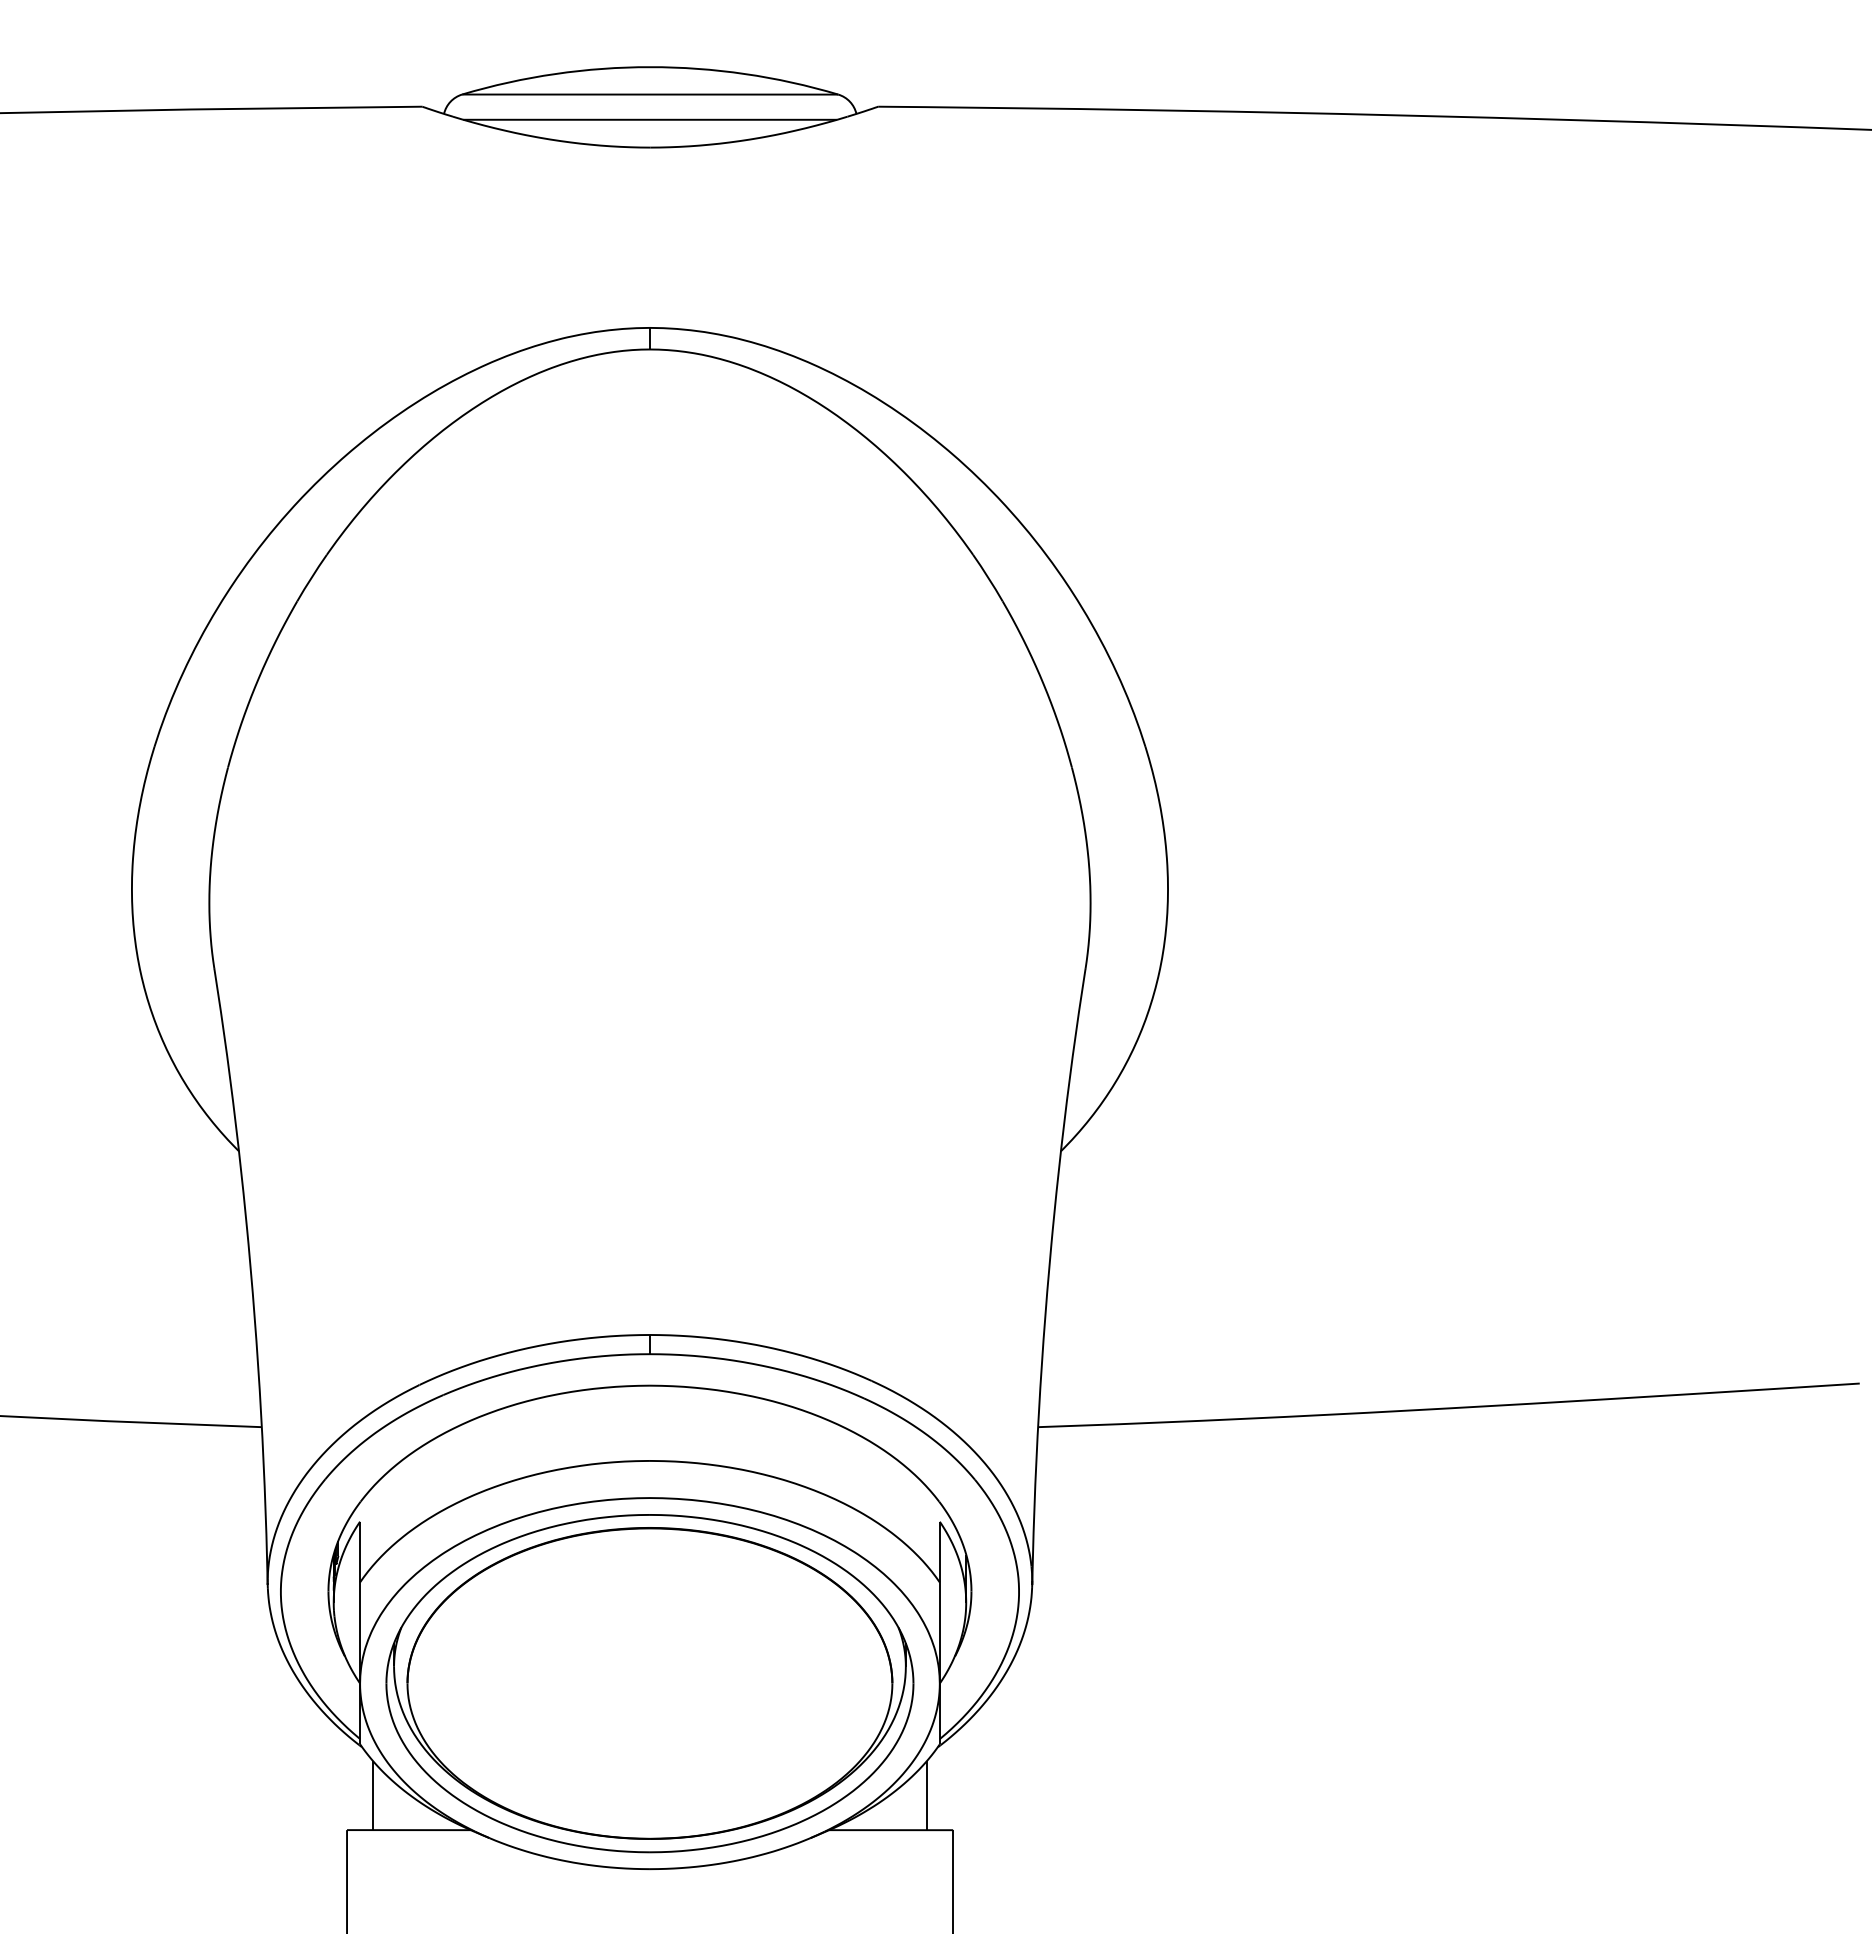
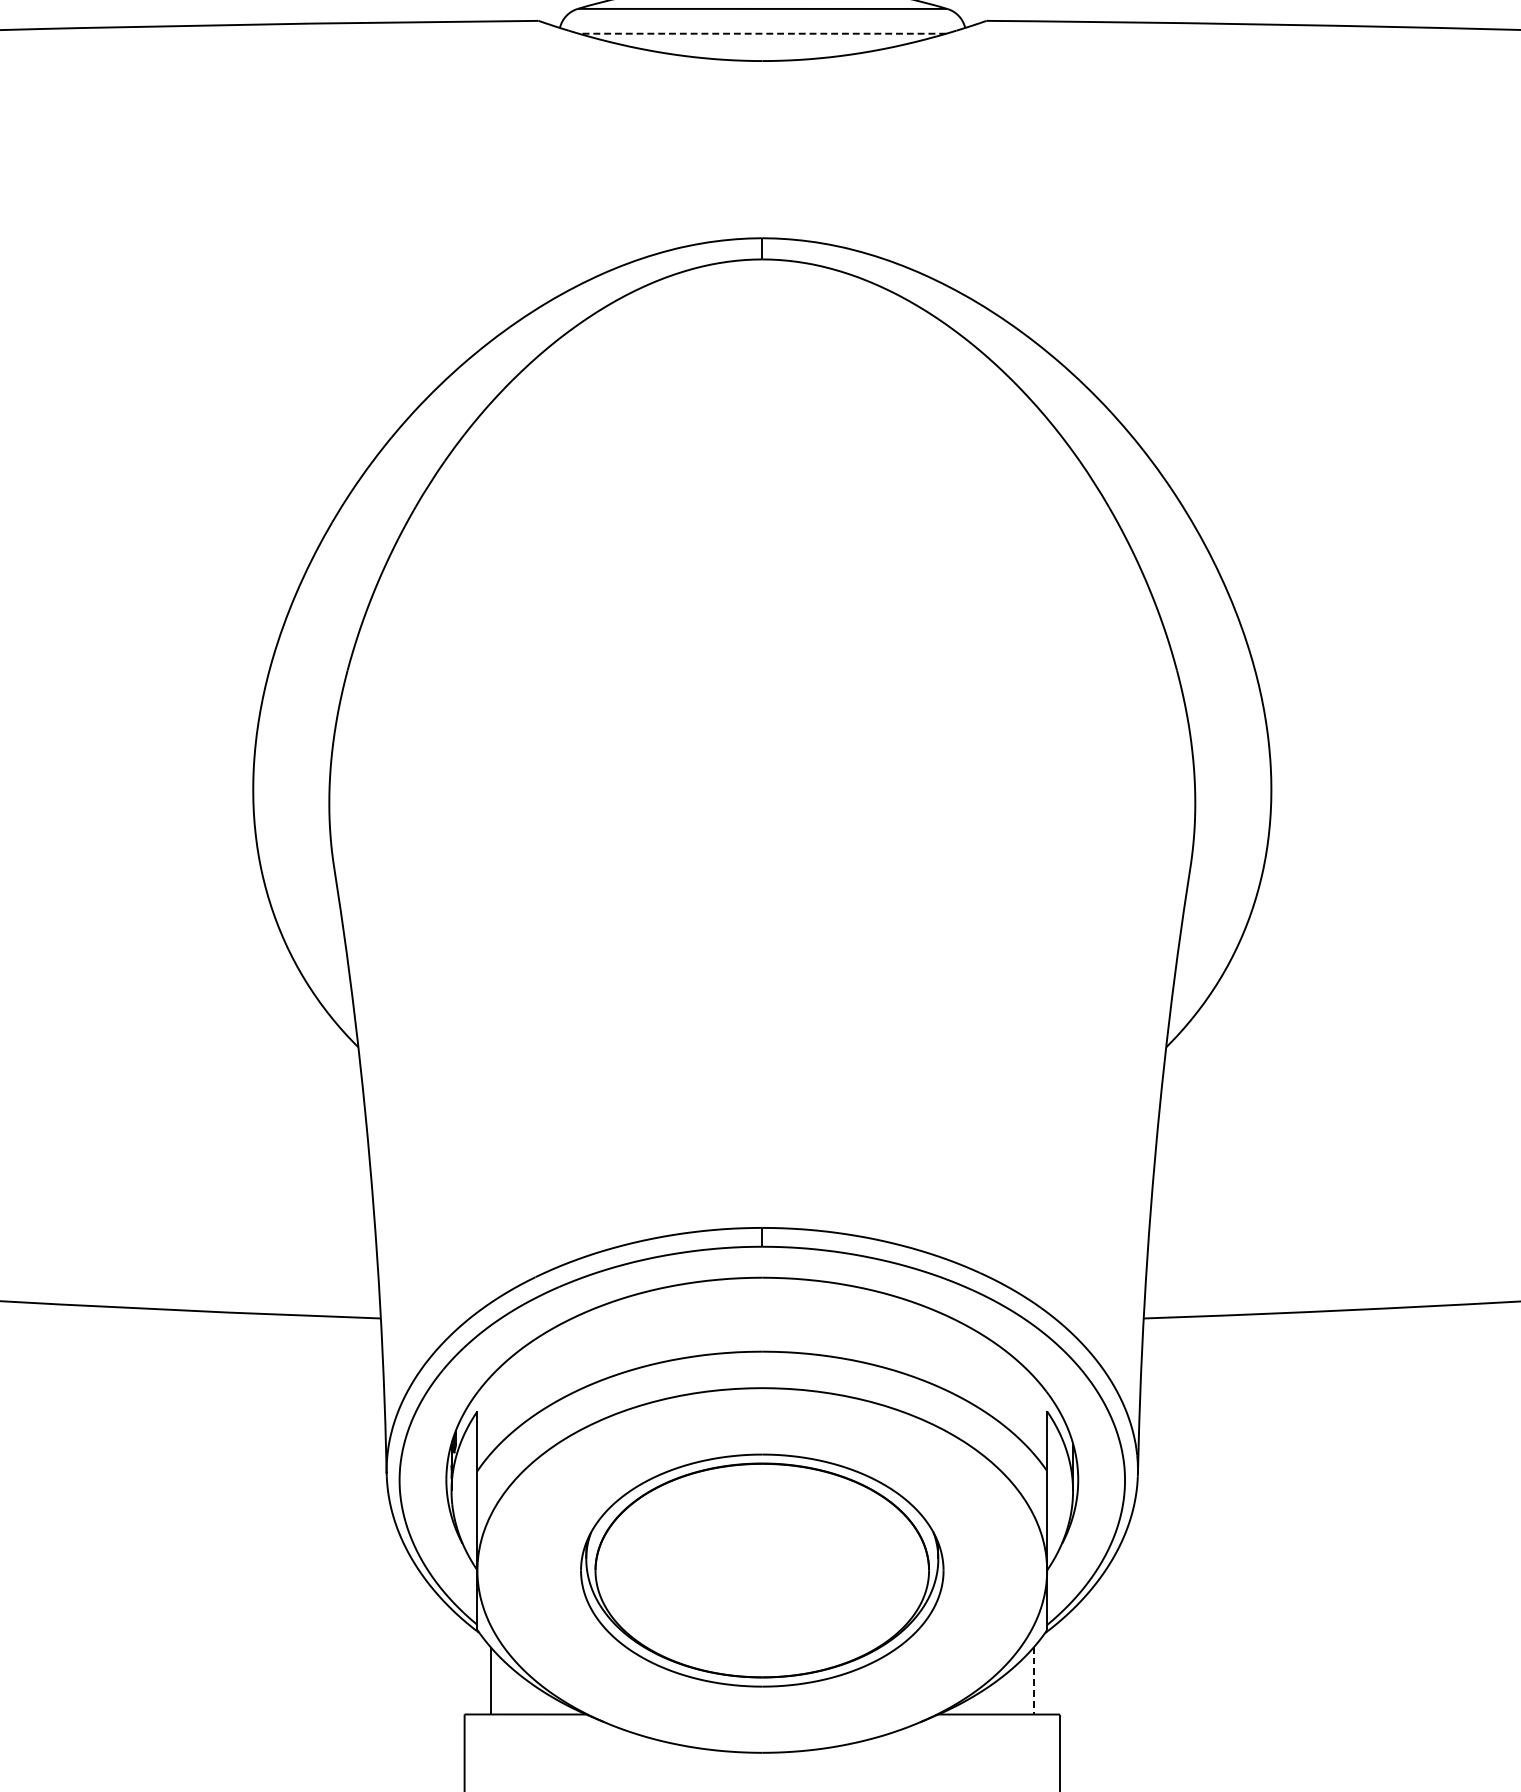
line: (650, 119) -> (762, 33), solid -> dashed
part: (649, 1683) -> (761, 1570), size x0.7
line: (926, 1796) -> (1034, 1681), solid -> dashed

